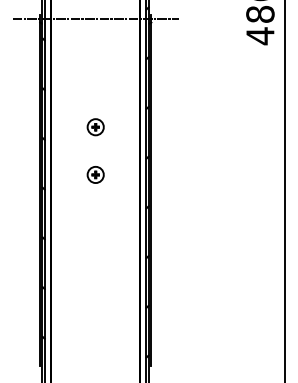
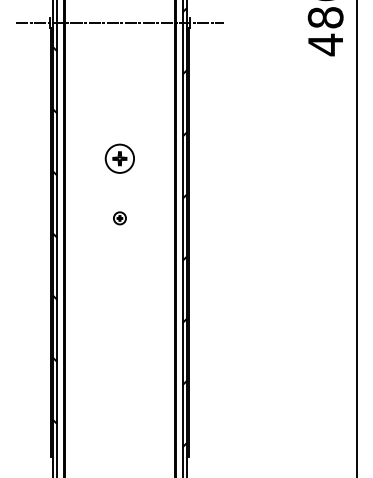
part: (95, 127) -> (119, 158), size x1.4
part: (95, 175) -> (119, 218), size x0.6

